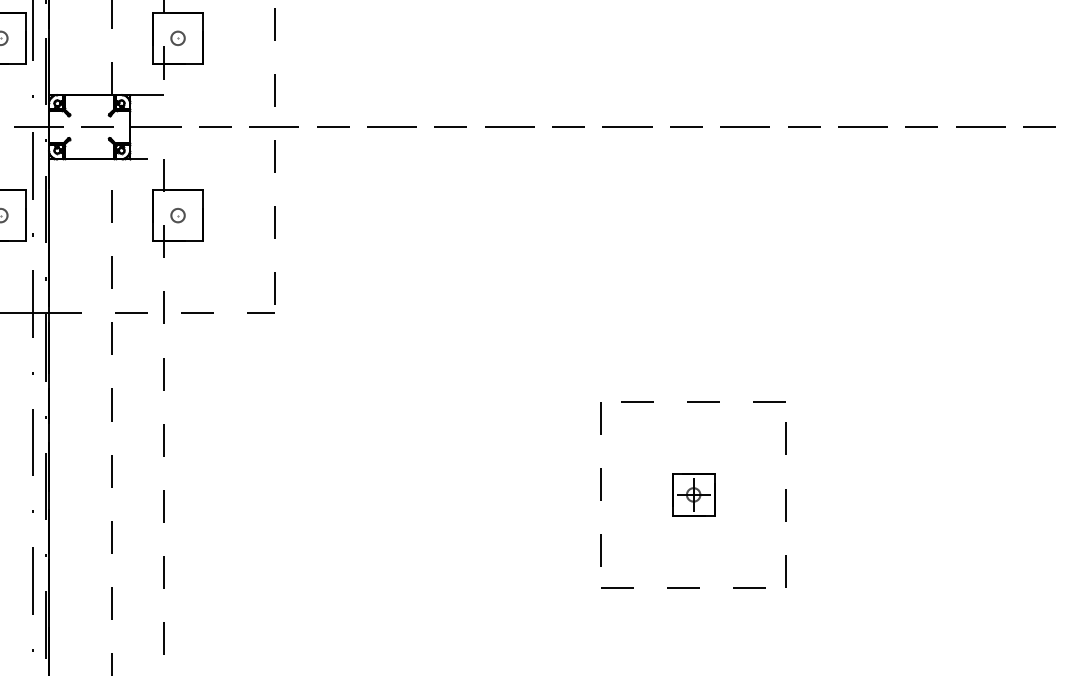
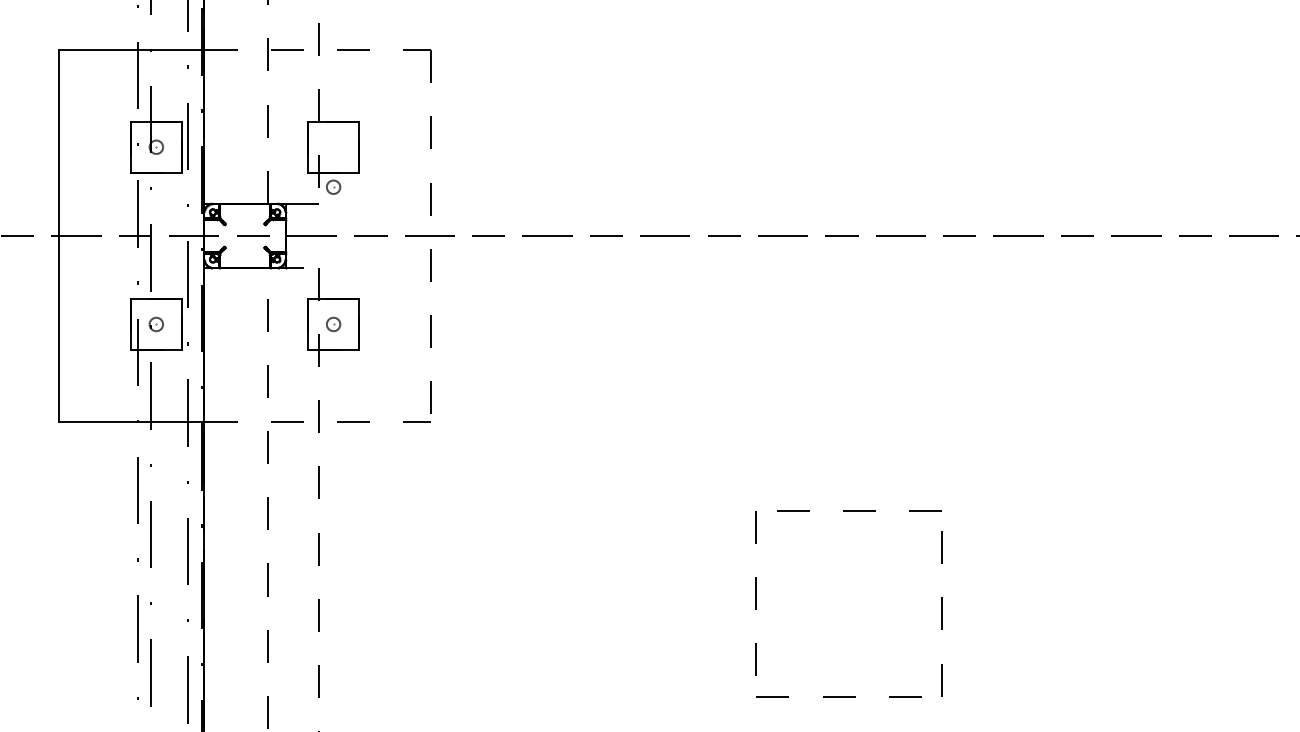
part: (177, 37) -> (333, 186), moved
part: (692, 494) -> (848, 603), removed

